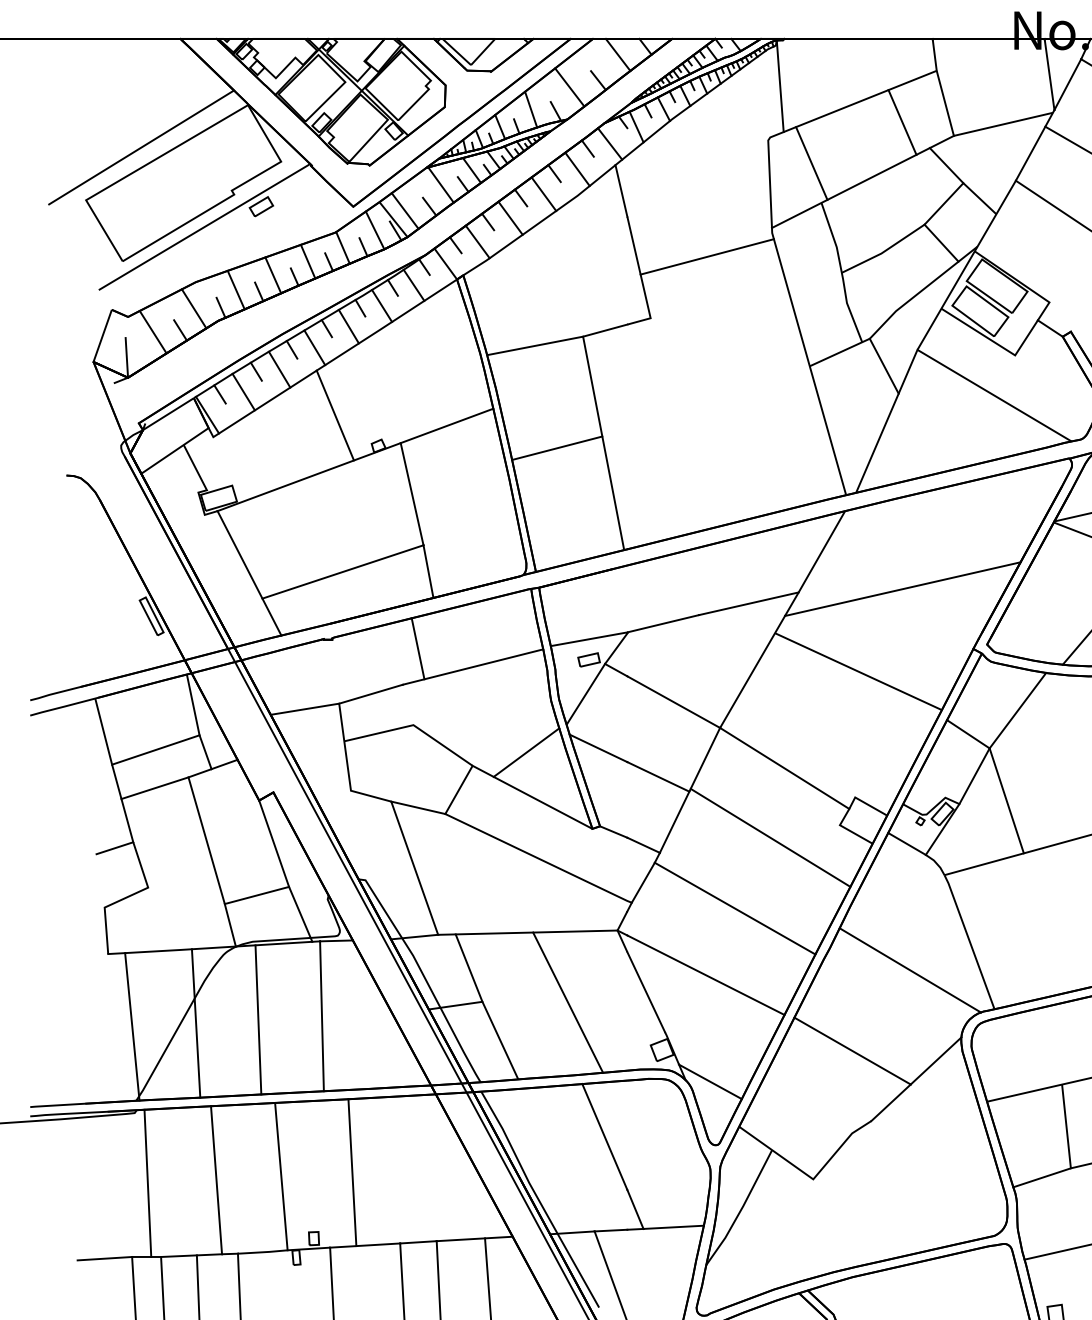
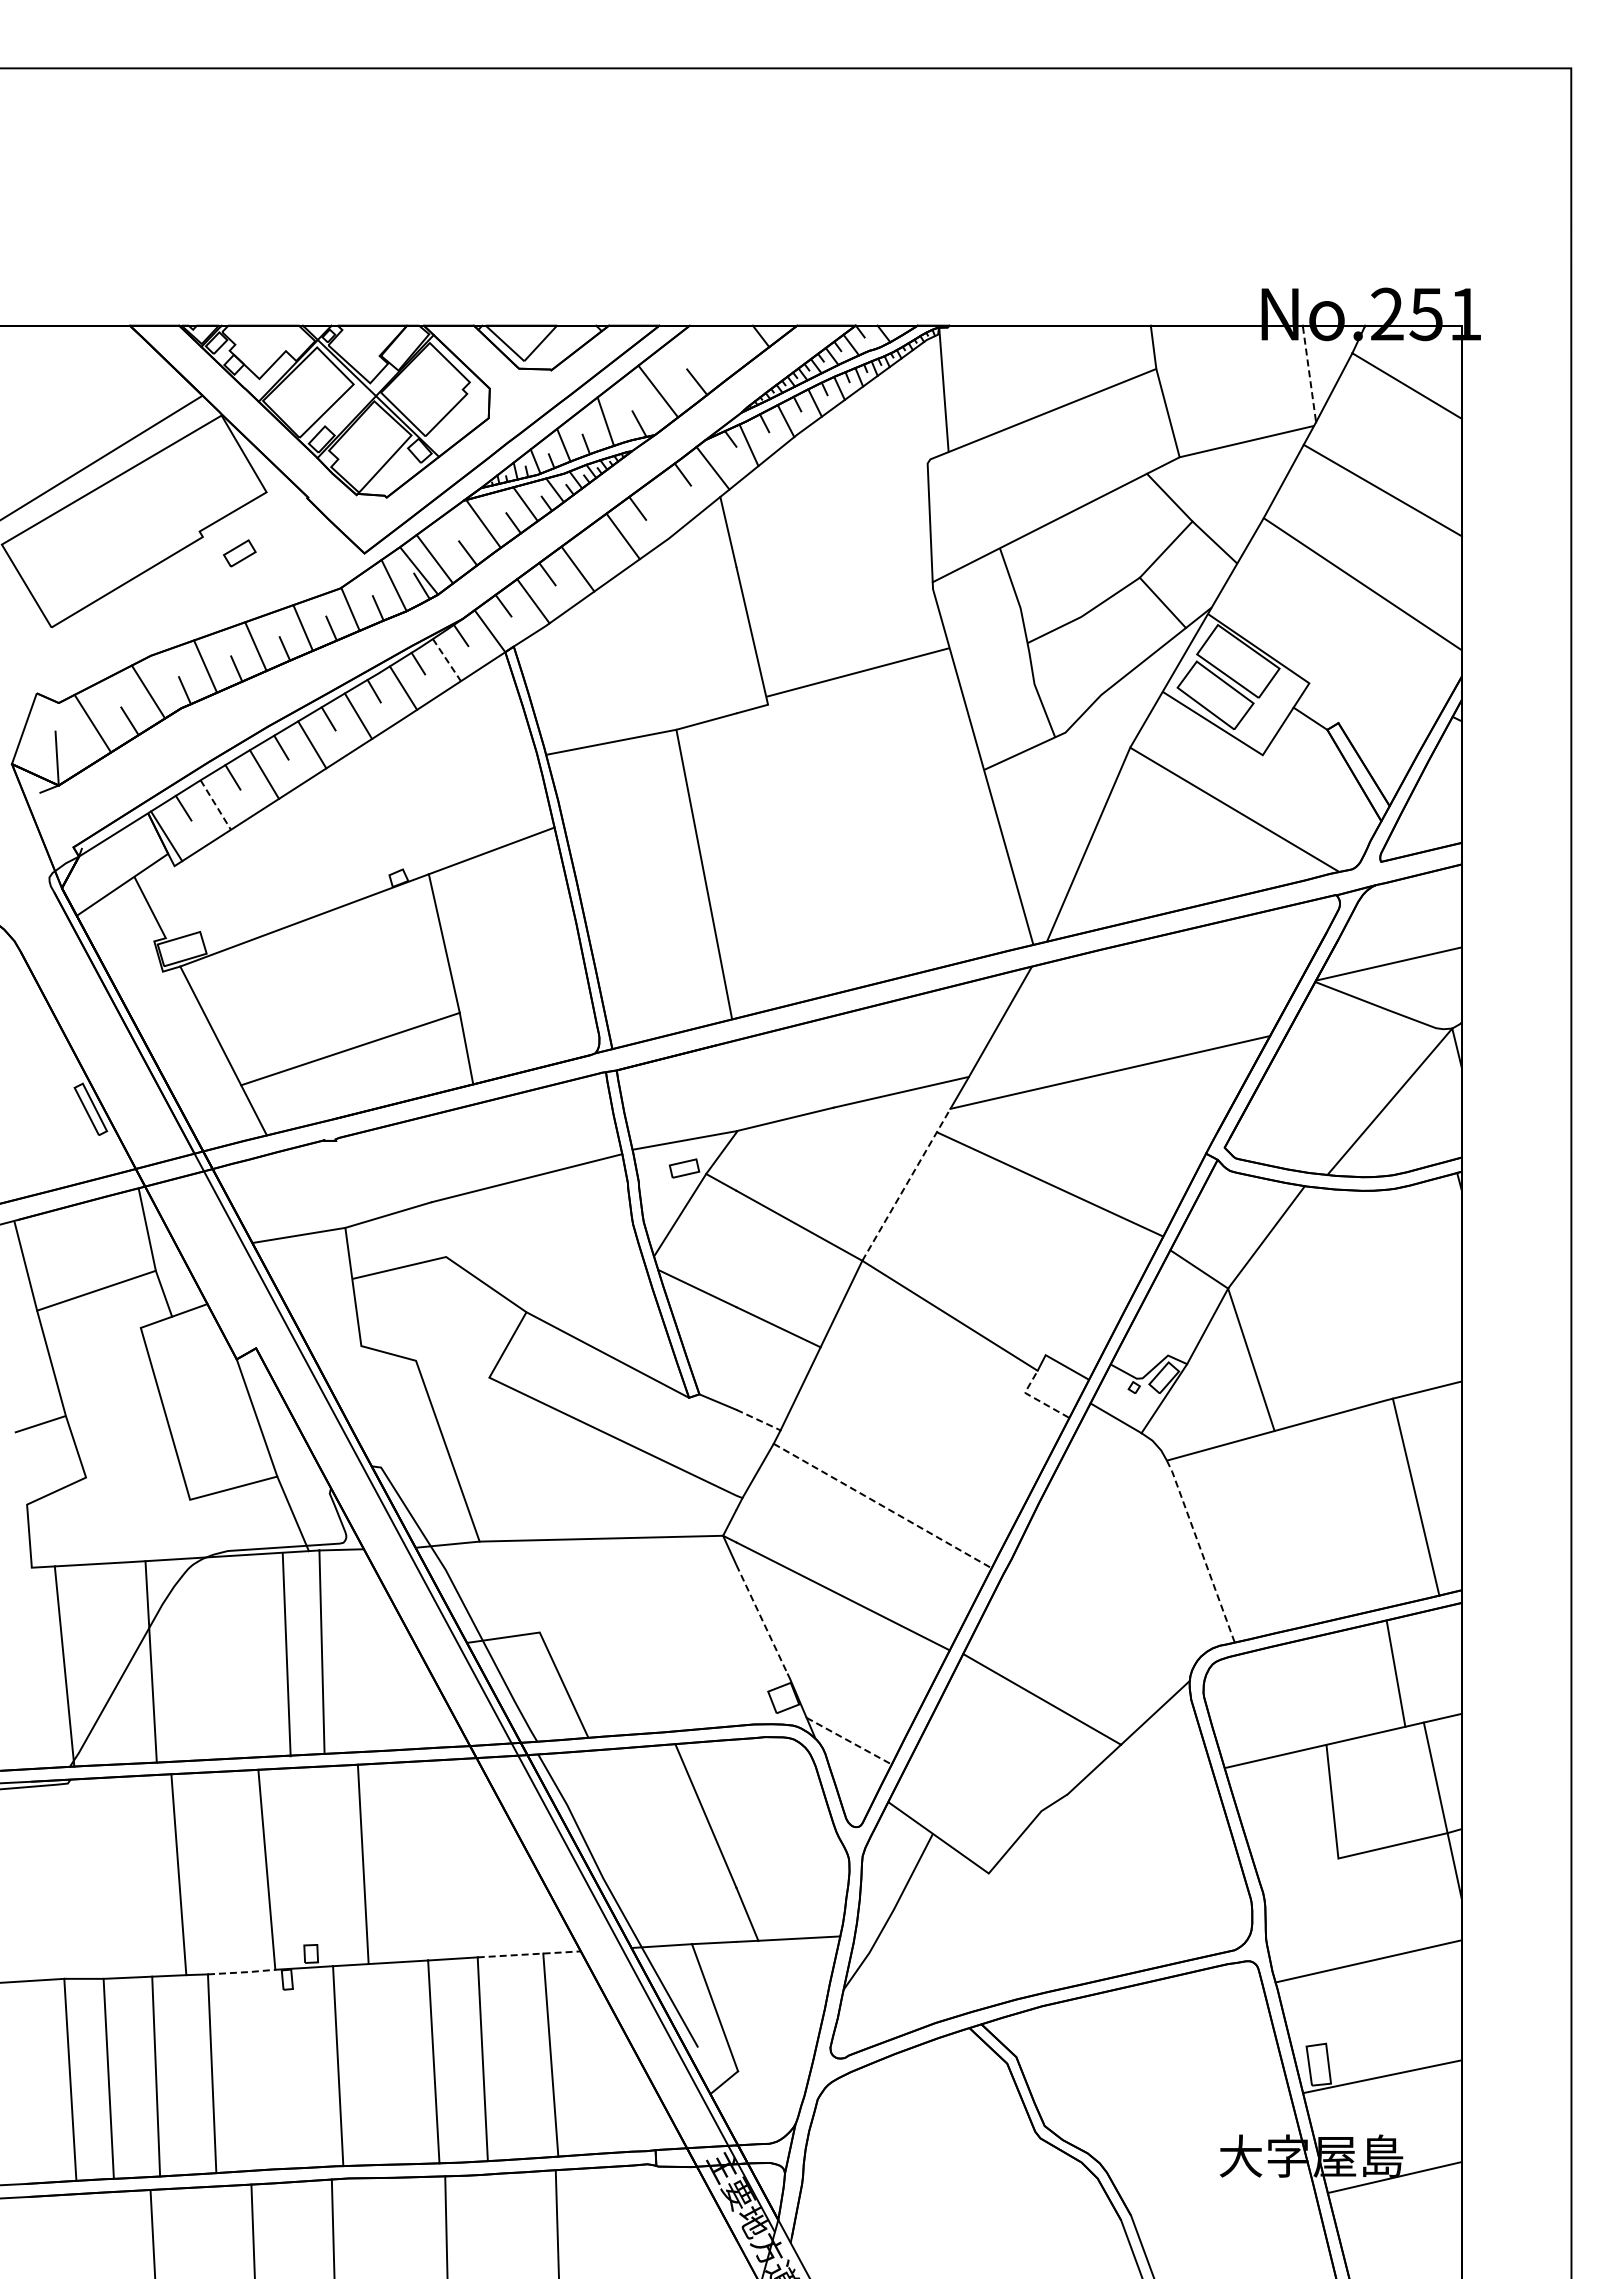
line: (617, 55) -> (723, 347), removed
line: (1049, 75) -> (1309, 375), solid -> dashed
line: (902, 122) -> (1109, 439), removed
line: (811, 163) -> (986, 494), removed
line: (577, 169) -> (668, 502), removed
line: (520, 197) -> (591, 541), removed
line: (205, 226) -> (163, 580), removed
line: (706, 256) -> (857, 672), moved
line: (414, 285) -> (447, 660), solid -> dashed
line: (883, 365) -> (1084, 769), removed
line: (244, 392) -> (216, 805), solid -> dashed
line: (334, 415) -> (339, 836), removed
line: (557, 448) -> (641, 881), removed
line: (418, 648) -> (452, 1153), removed
line: (752, 671) -> (906, 1184), solid -> dashed
line: (526, 752) -> (599, 1294), removed
line: (154, 788) -> (94, 1342), removed
line: (418, 807) -> (452, 1368), removed
line: (847, 829) -> (1035, 1398), solid -> dashed
line: (770, 837) -> (930, 1409), removed
line: (643, 845) -> (758, 1420), solid -> dashed
line: (734, 908) -> (882, 1506), solid -> dashed
line: (230, 925) -> (197, 1528), removed
line: (970, 941) -> (1201, 1550), solid -> dashed
line: (468, 967) -> (521, 1586), removed
line: (910, 970) -> (1120, 1589), removed
line: (645, 992) -> (761, 1619), solid -> dashed
line: (567, 1002) -> (655, 1633), removed
line: (258, 1019) -> (286, 1654), moved
line: (710, 1082) -> (849, 1741), solid -> dashed
line: (1042, 1177) -> (1299, 1871), removed
line: (147, 1183) -> (85, 1878), removed
line: (474, 1239) -> (529, 1954), solid -> dashed
line: (263, 1252) -> (242, 1972), solid -> dashed

